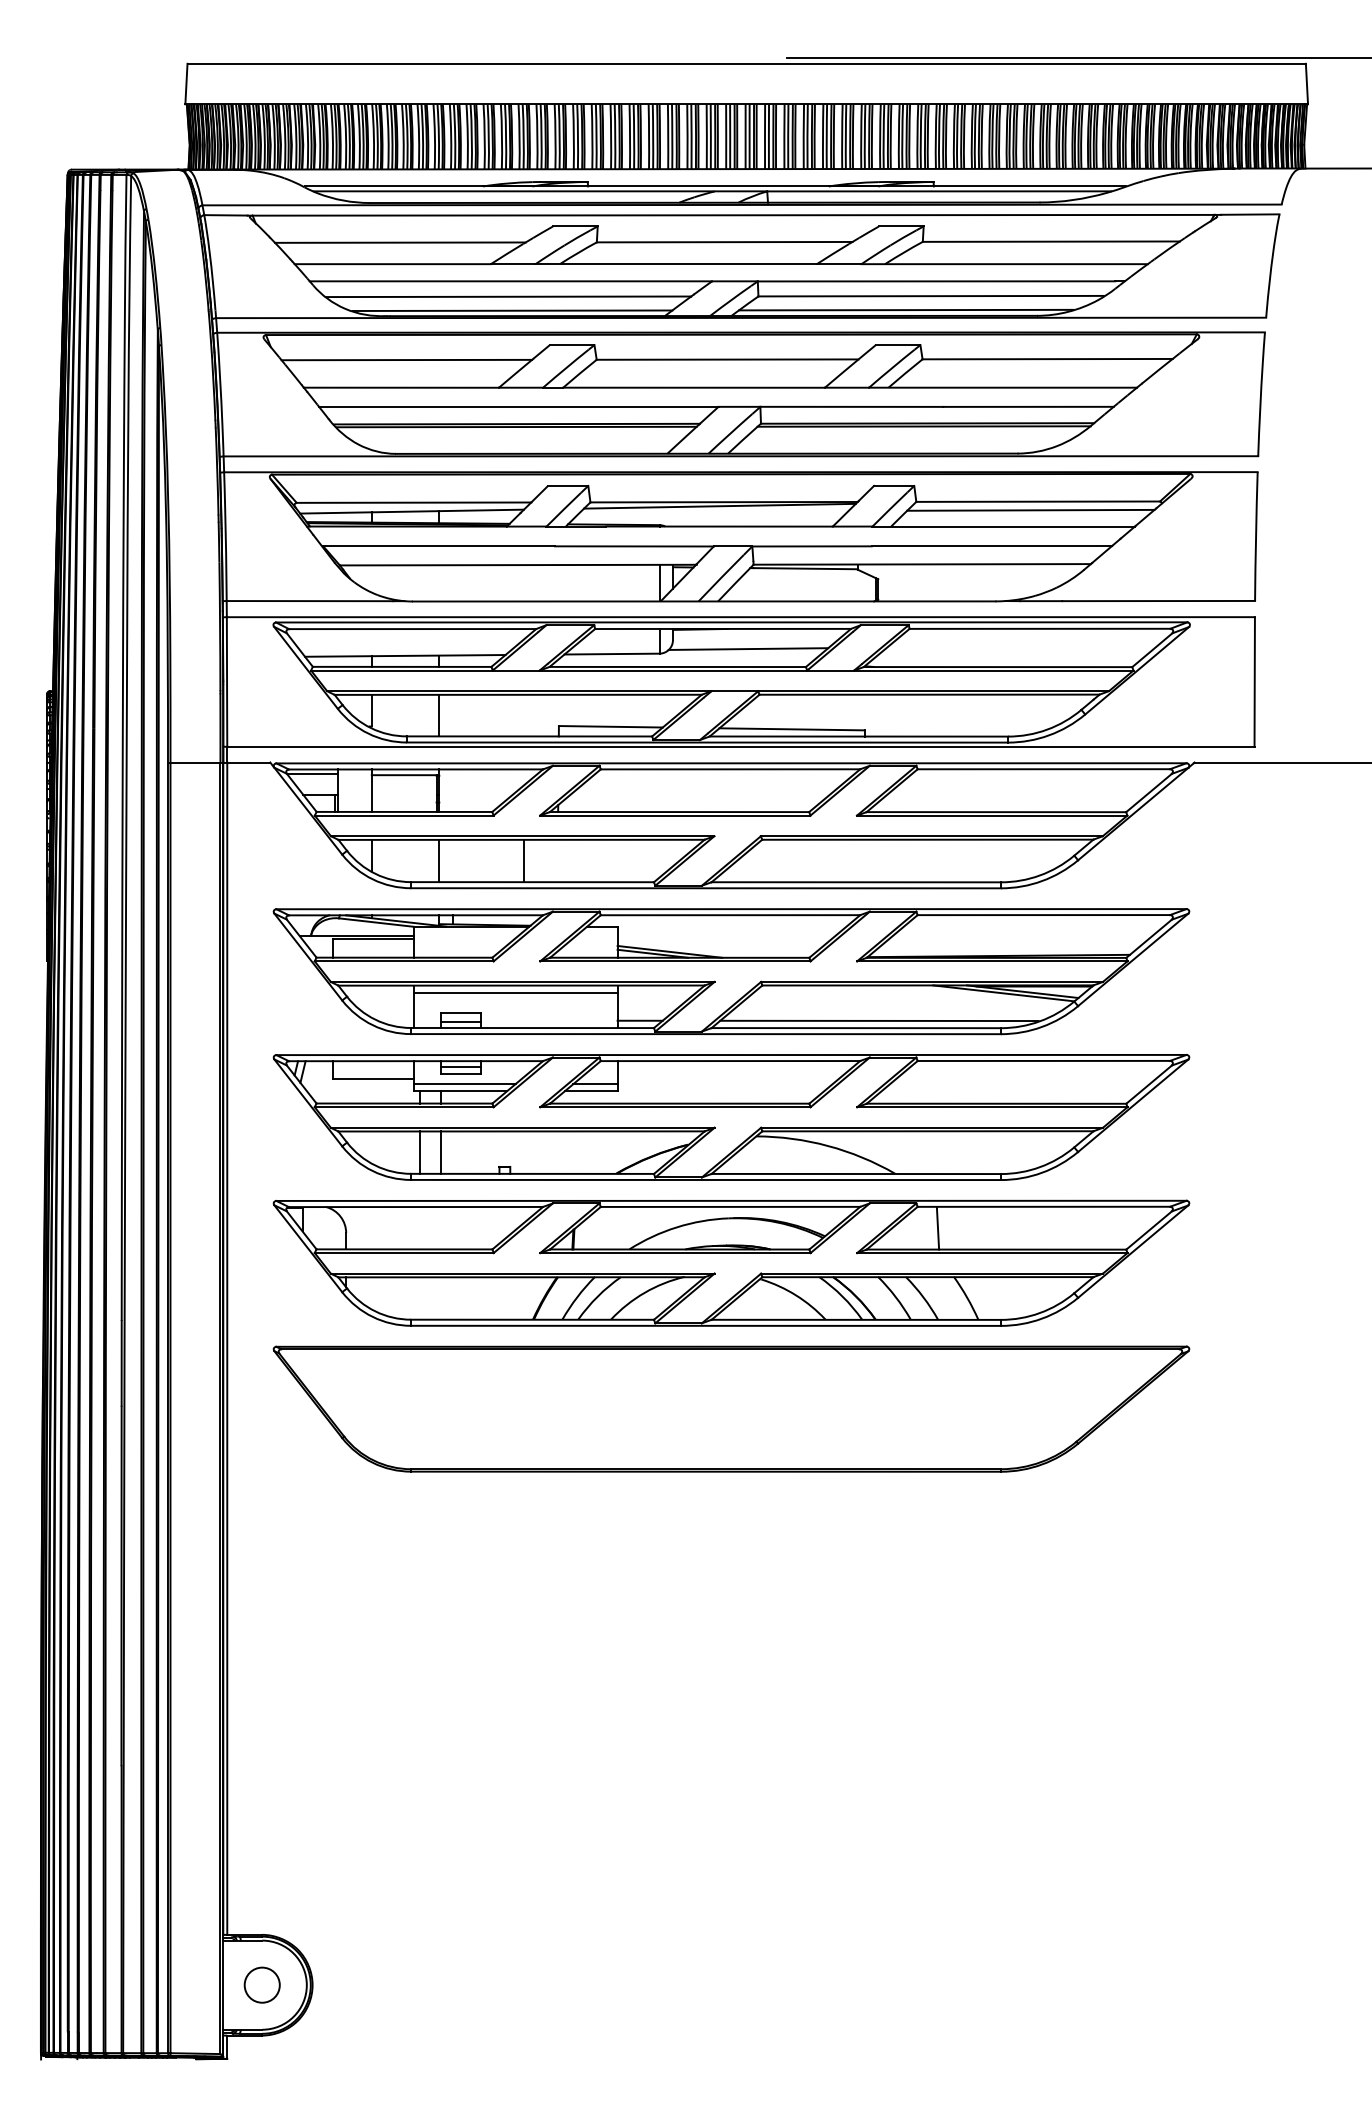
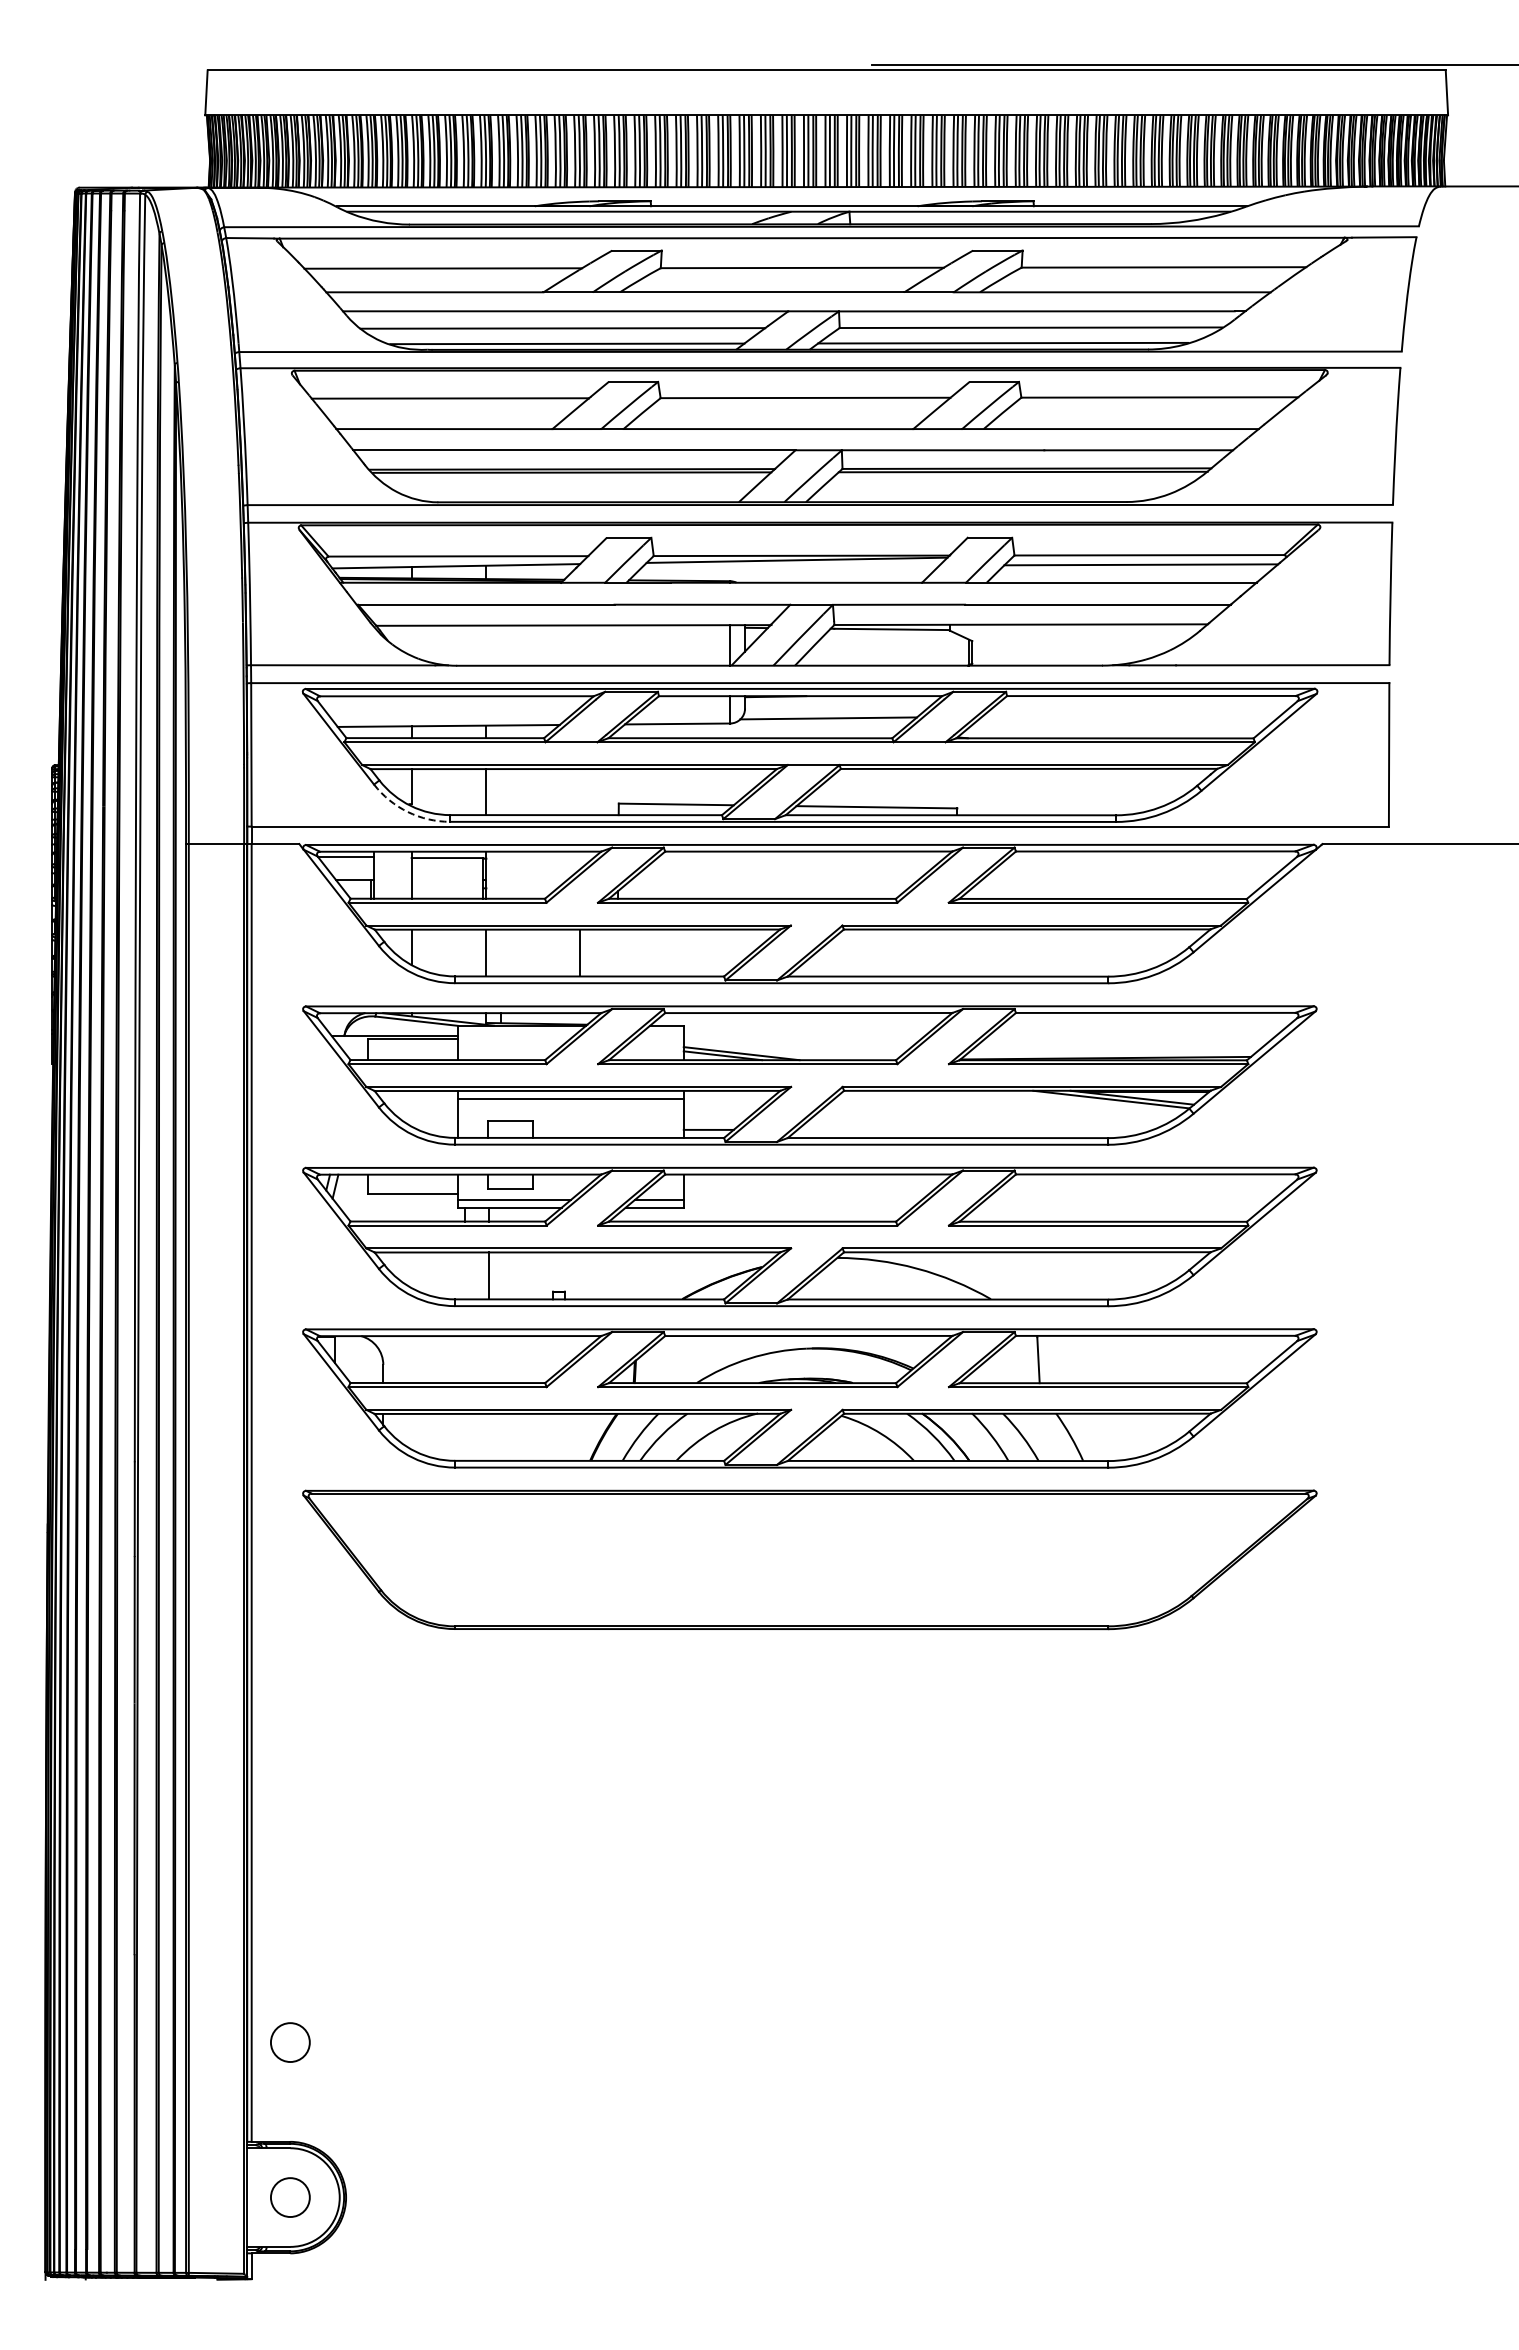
arc: (368, 734) -> (407, 812), solid -> dashed
line: (879, 1020) -> (973, 1129), removed
line: (460, 1022) -> (509, 1131), removed
line: (460, 1066) -> (509, 1180), removed
line: (419, 1152) -> (464, 1275), removed
circle: (262, 1845) -> (290, 2042), added

